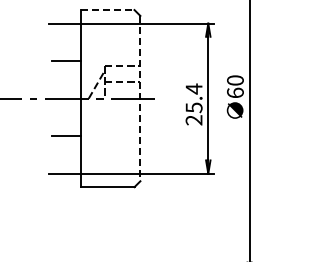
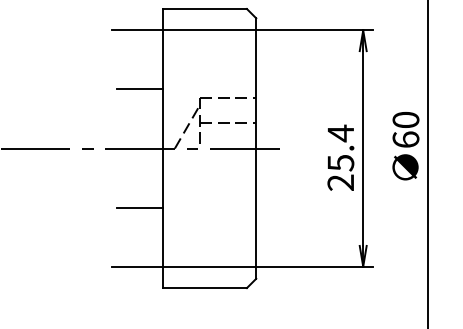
line: (107, 10) -> (204, 9), dashed -> solid
line: (140, 98) -> (256, 148), dashed -> solid

